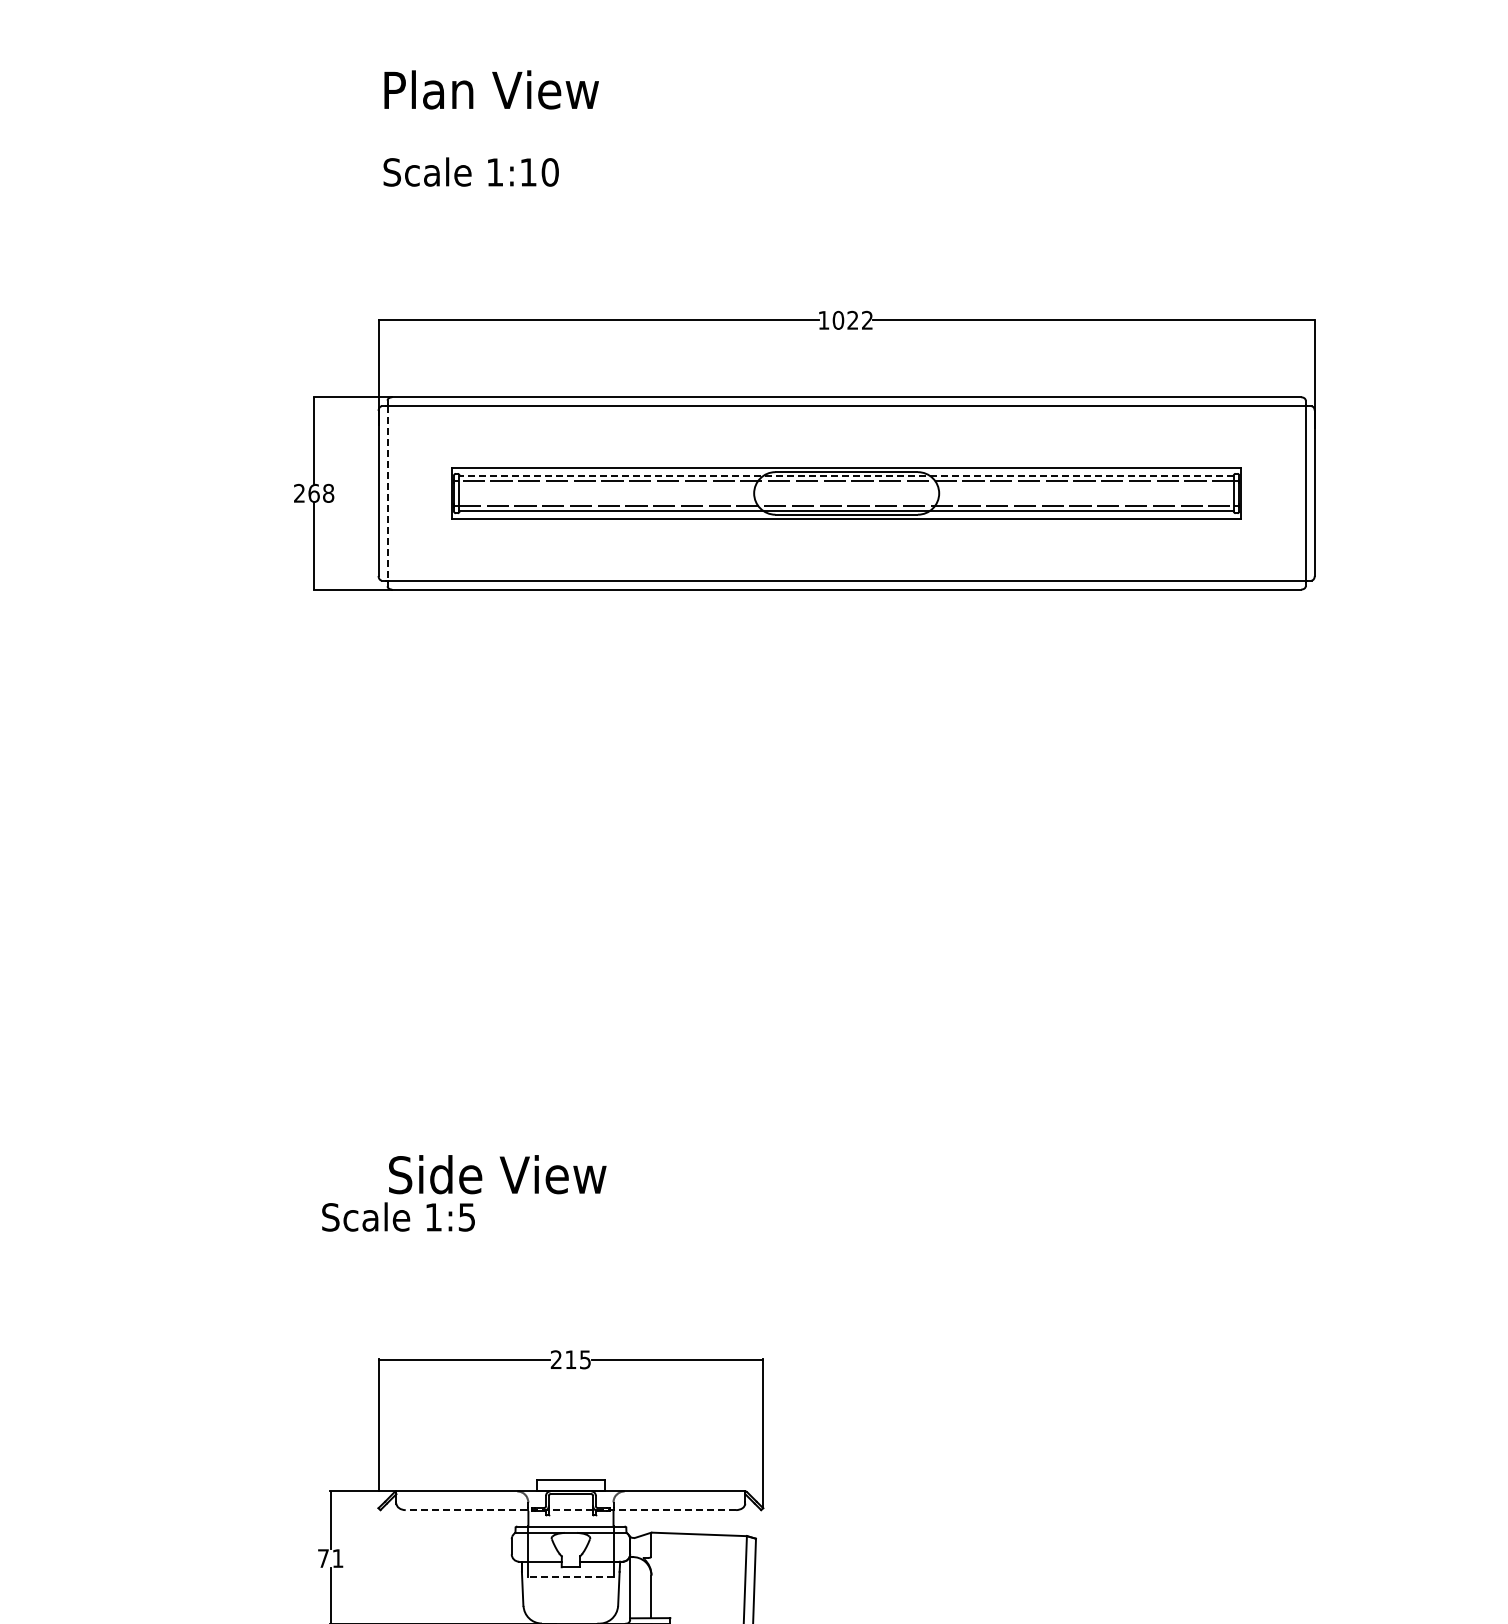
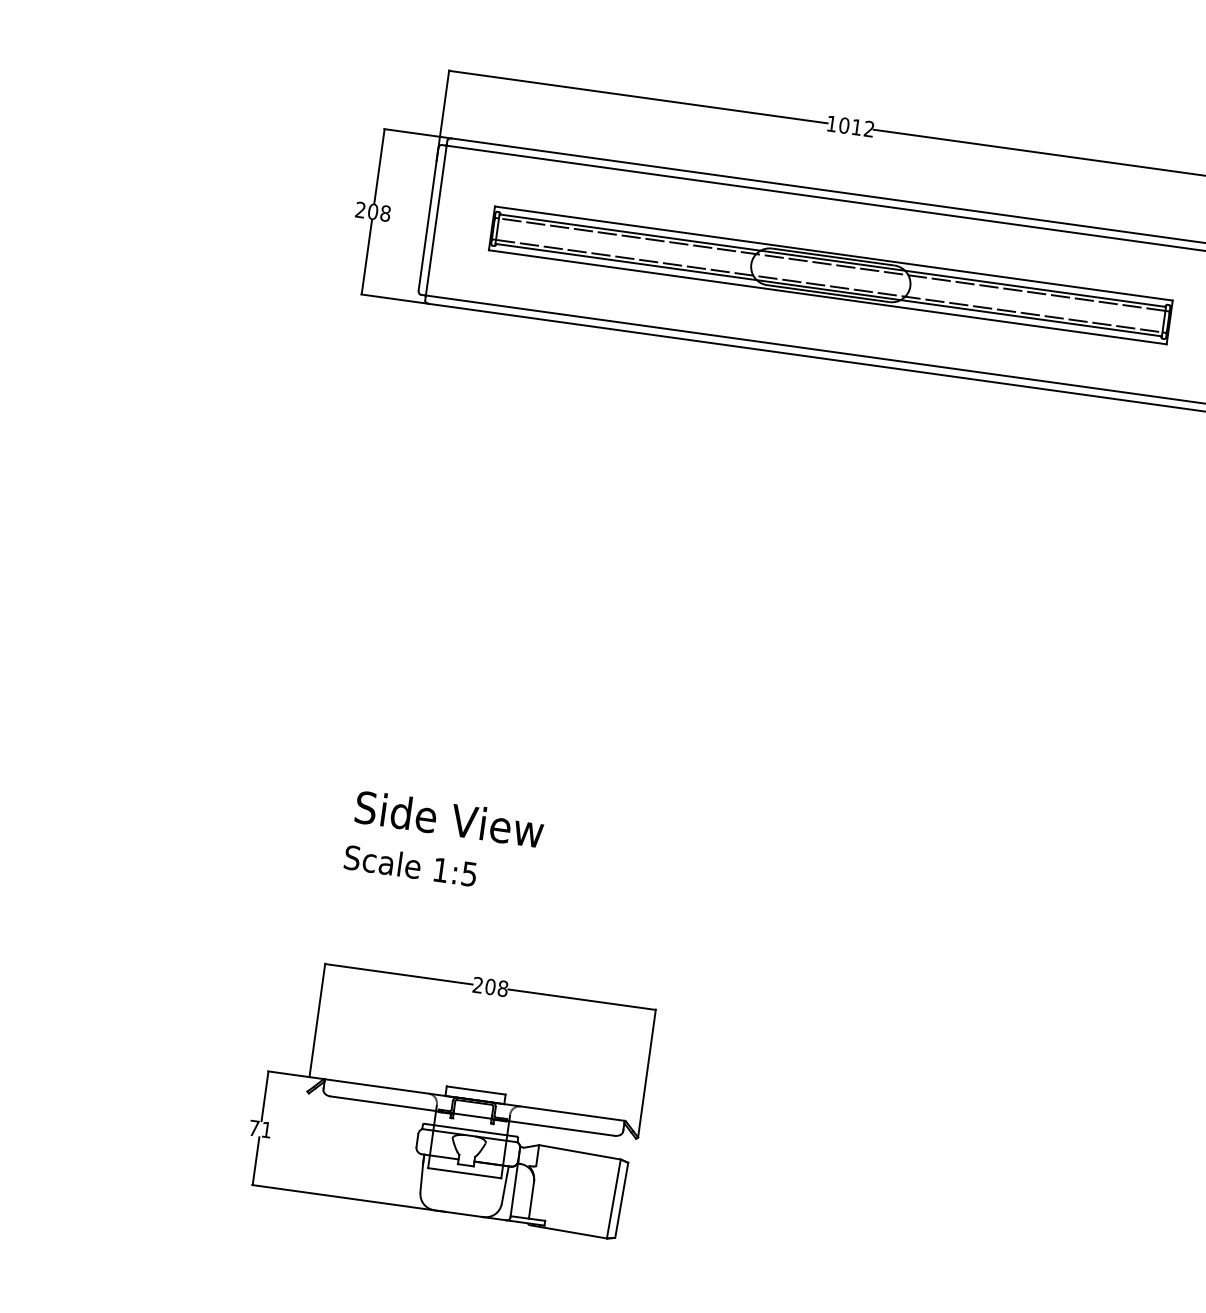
text: (852, 319) -> (856, 126), 1022 -> 1012
line: (846, 476) -> (832, 260), dashed -> solid
text: (313, 492) -> (372, 210), 268 -> 208
line: (387, 493) -> (436, 220), dashed -> solid
text: (398, 1216) -> (410, 865), moved
text: (578, 1359) -> (497, 987), 215 -> 208
line: (570, 1510) -> (472, 1116), dashed -> solid
line: (570, 1576) -> (464, 1173), dashed -> solid

